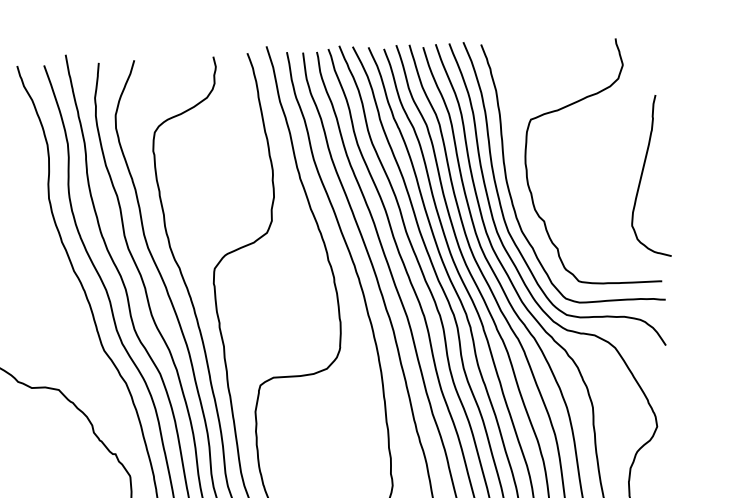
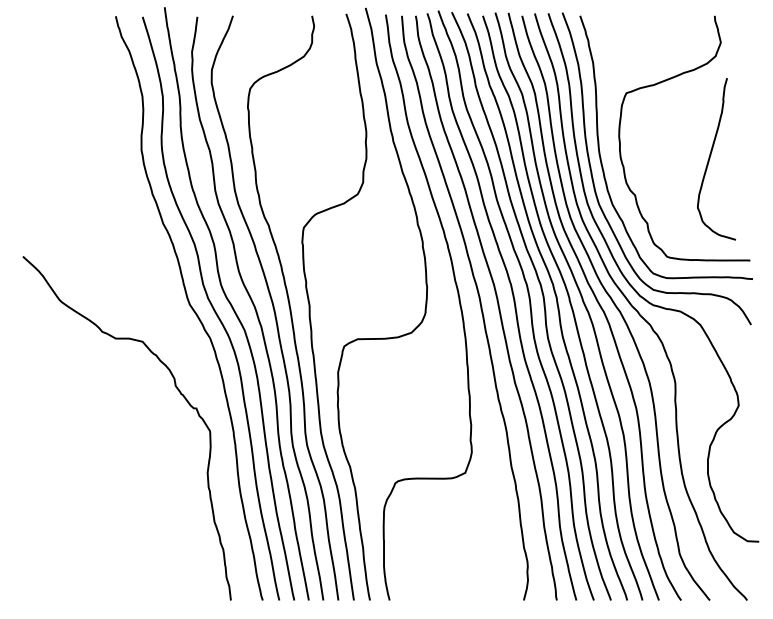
curve: (642, 176) -> (710, 158), moved

